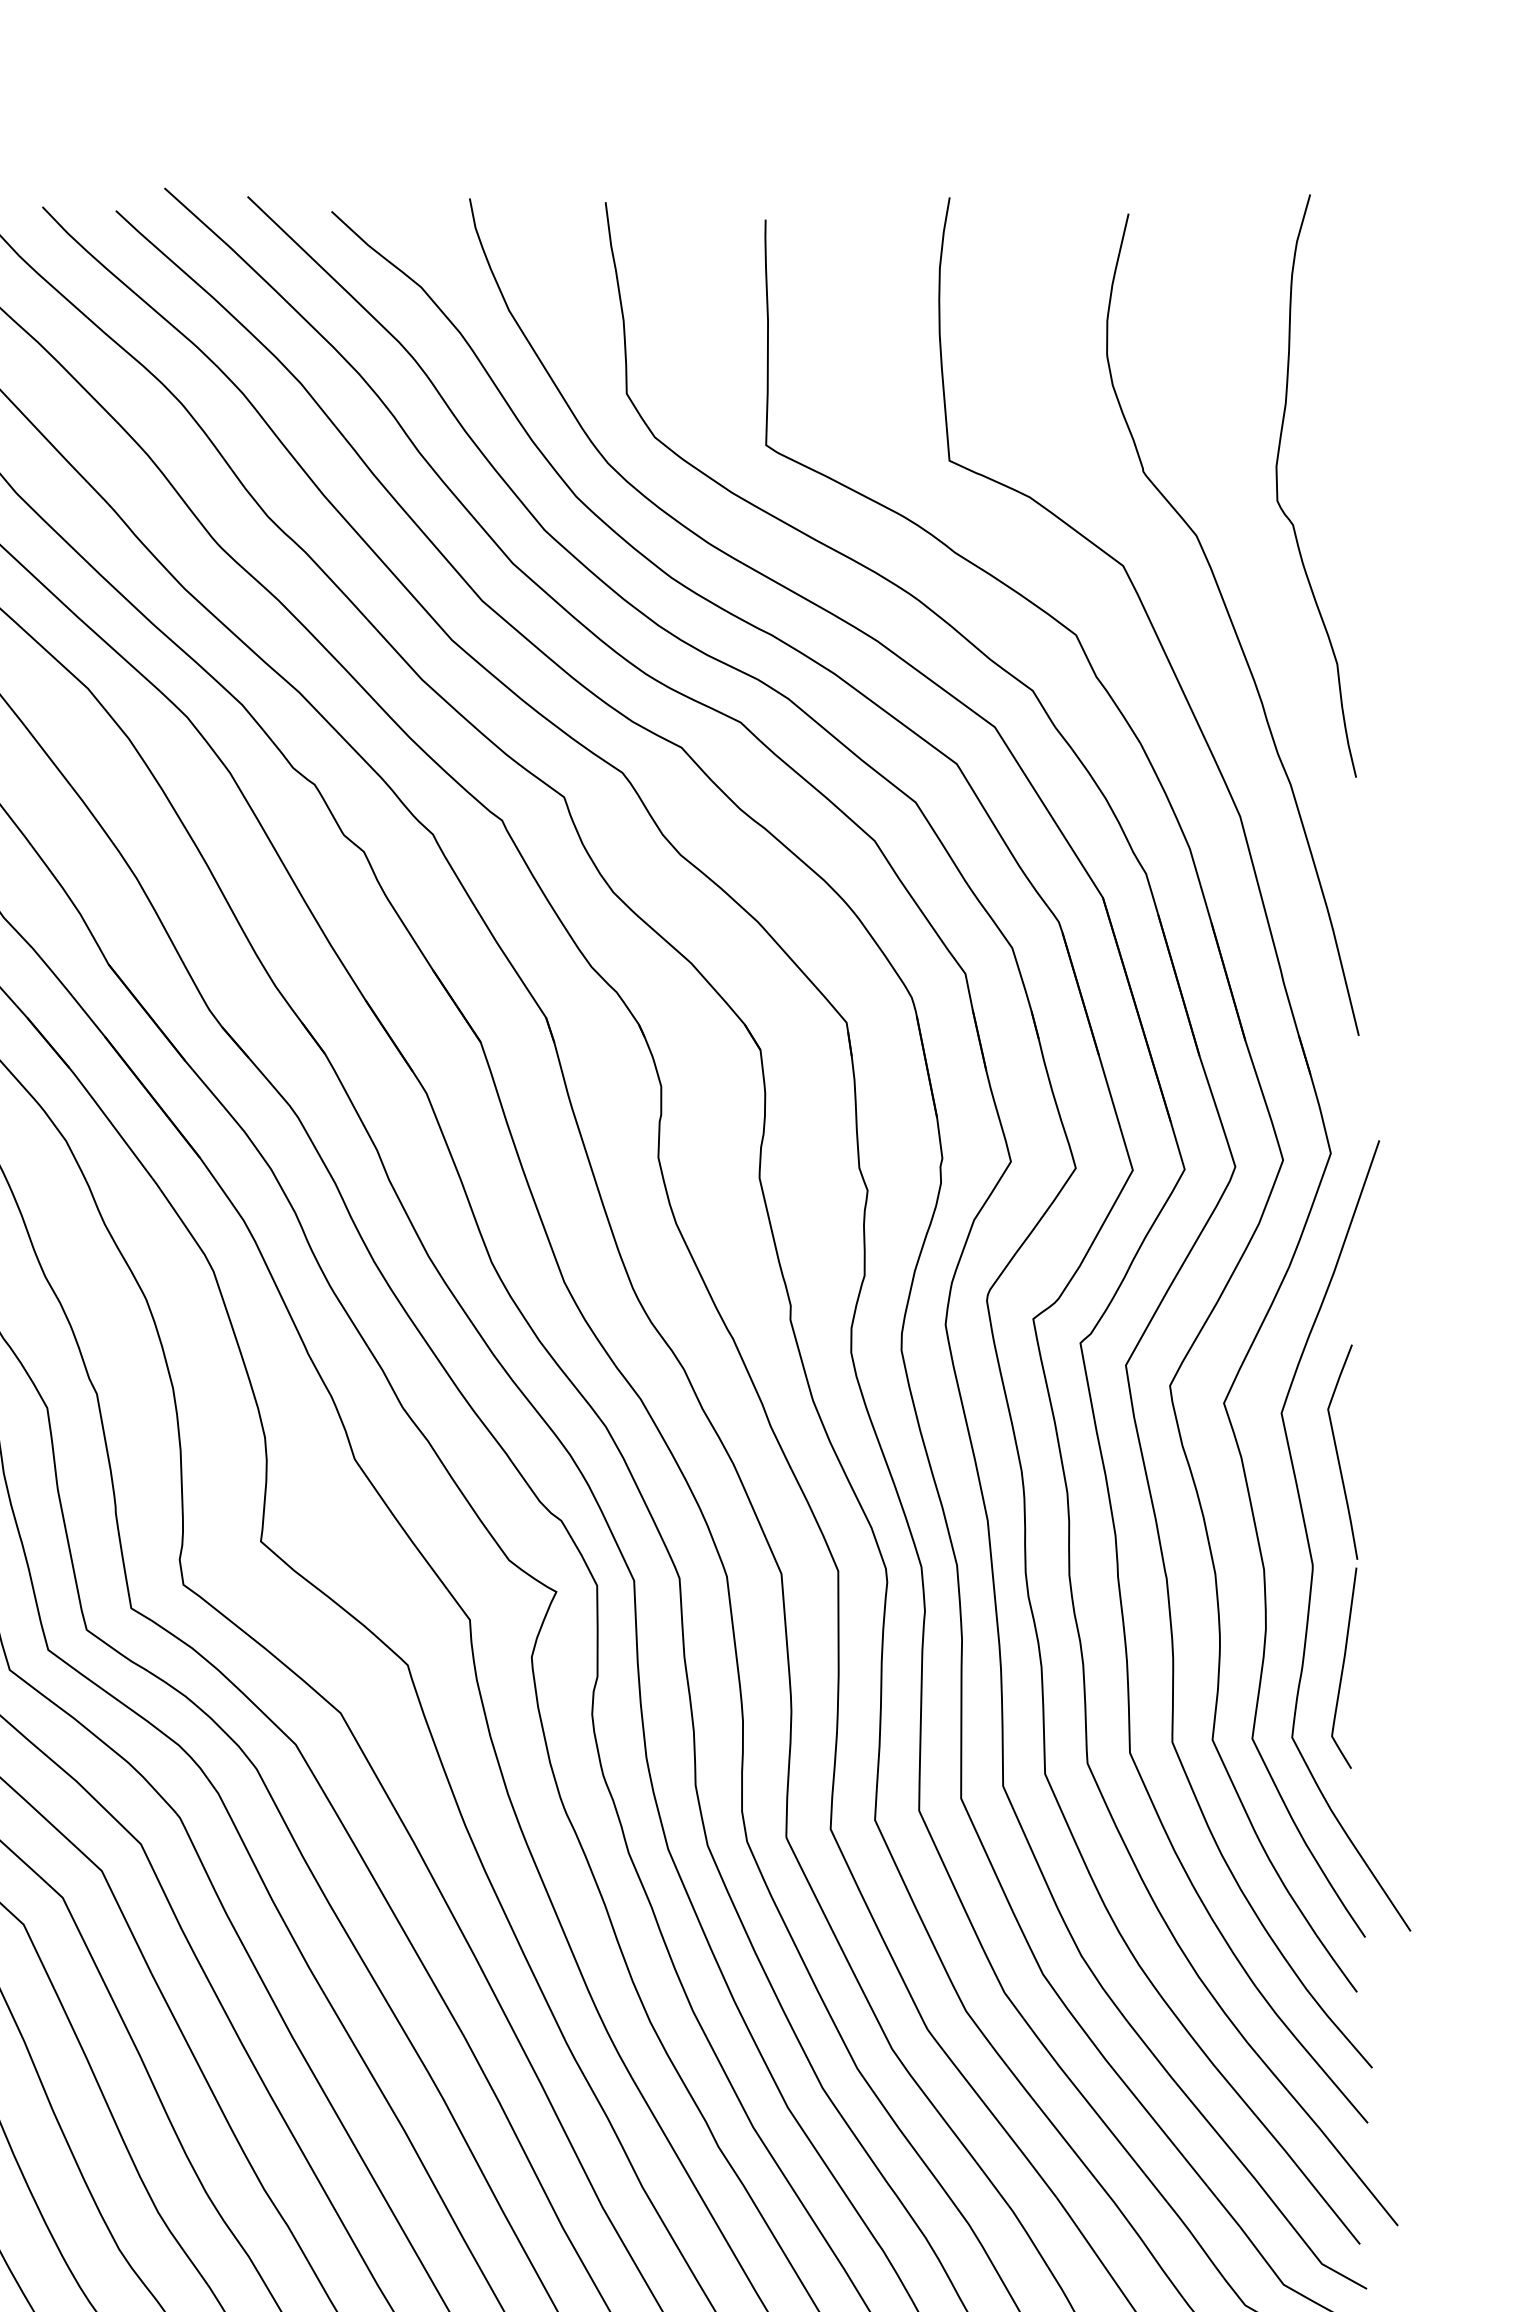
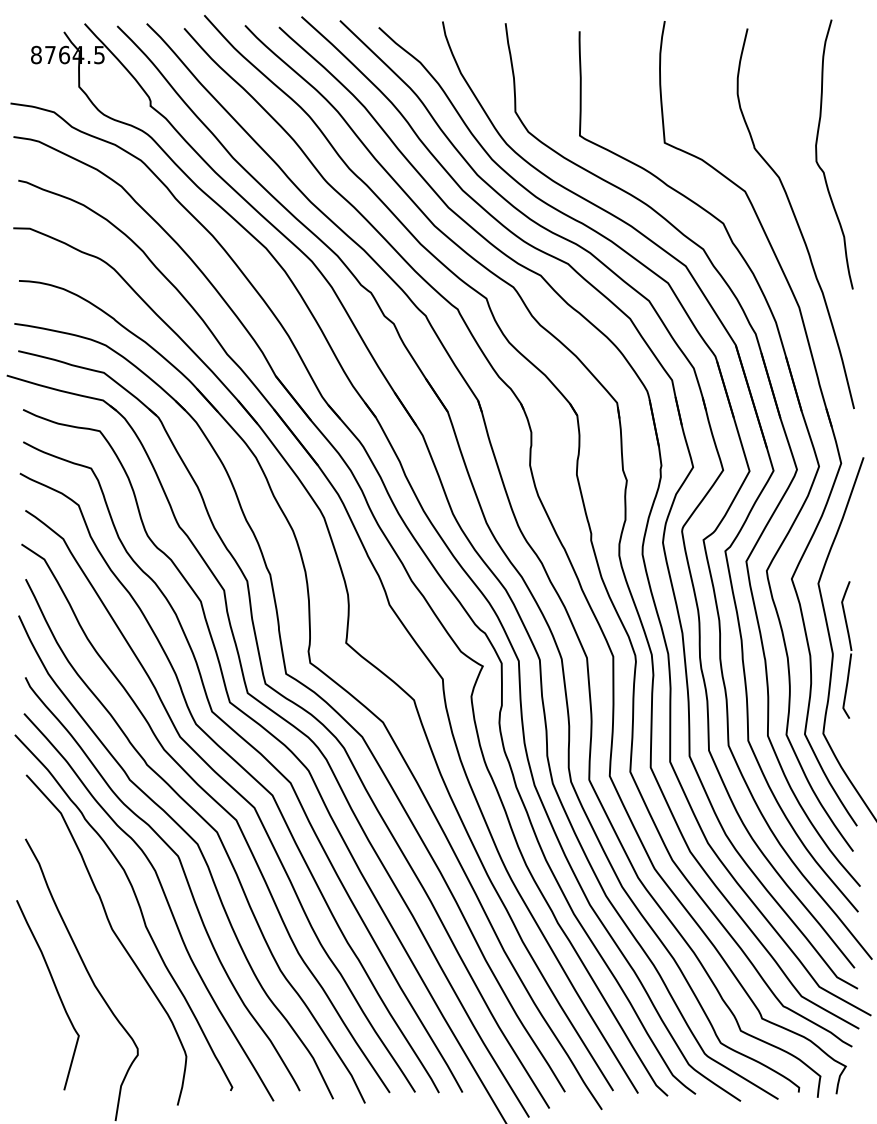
part: (1342, 1555) -> (846, 649), size x0.7

